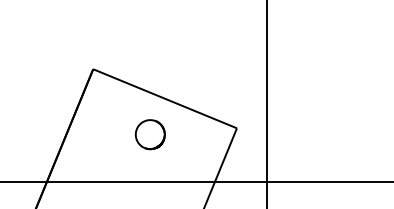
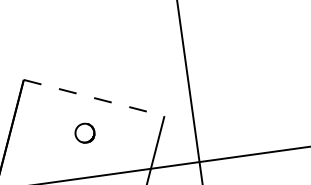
line: (165, 98) -> (94, 97), solid -> dashed
part: (149, 134) -> (84, 133), size x0.7

